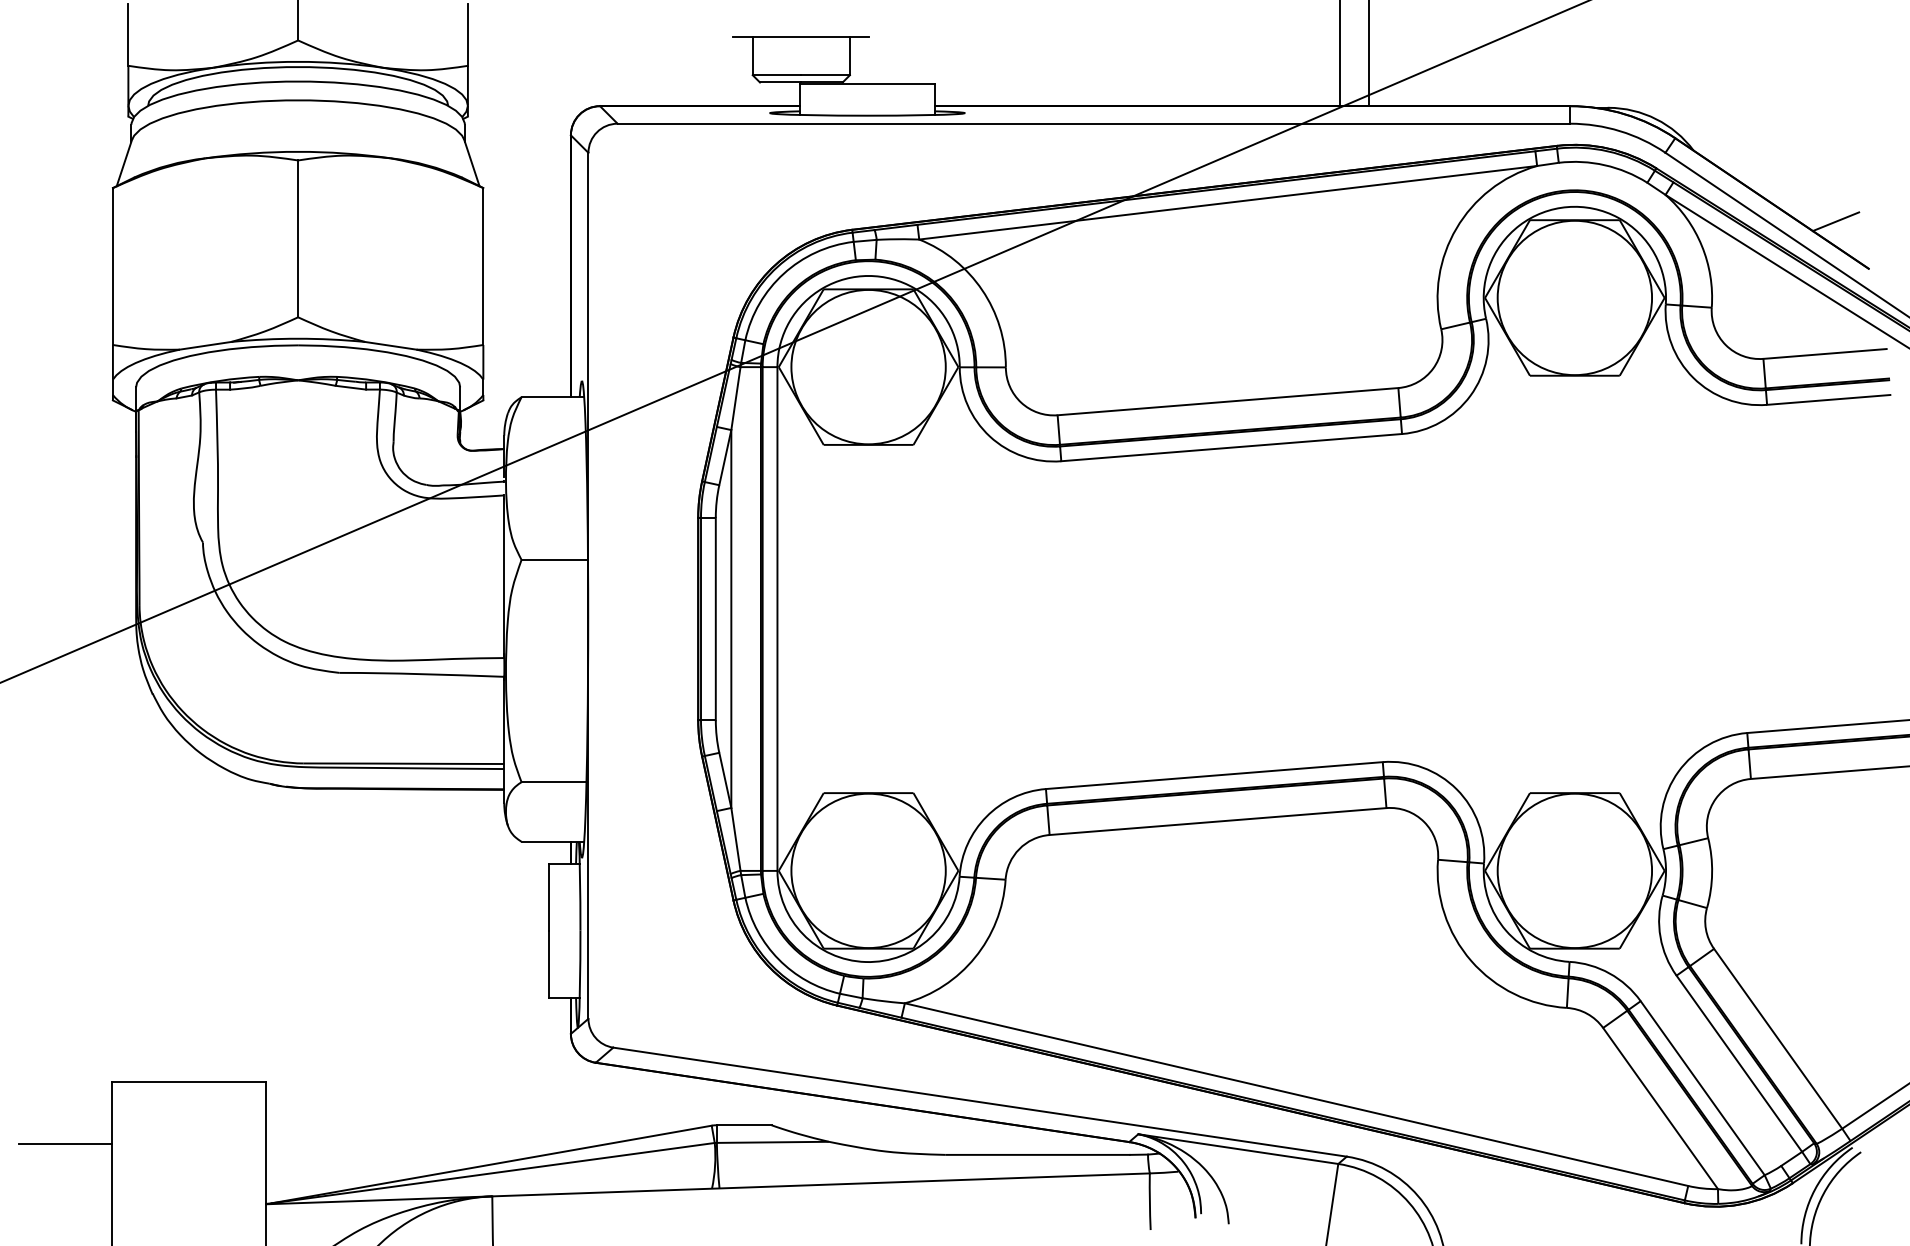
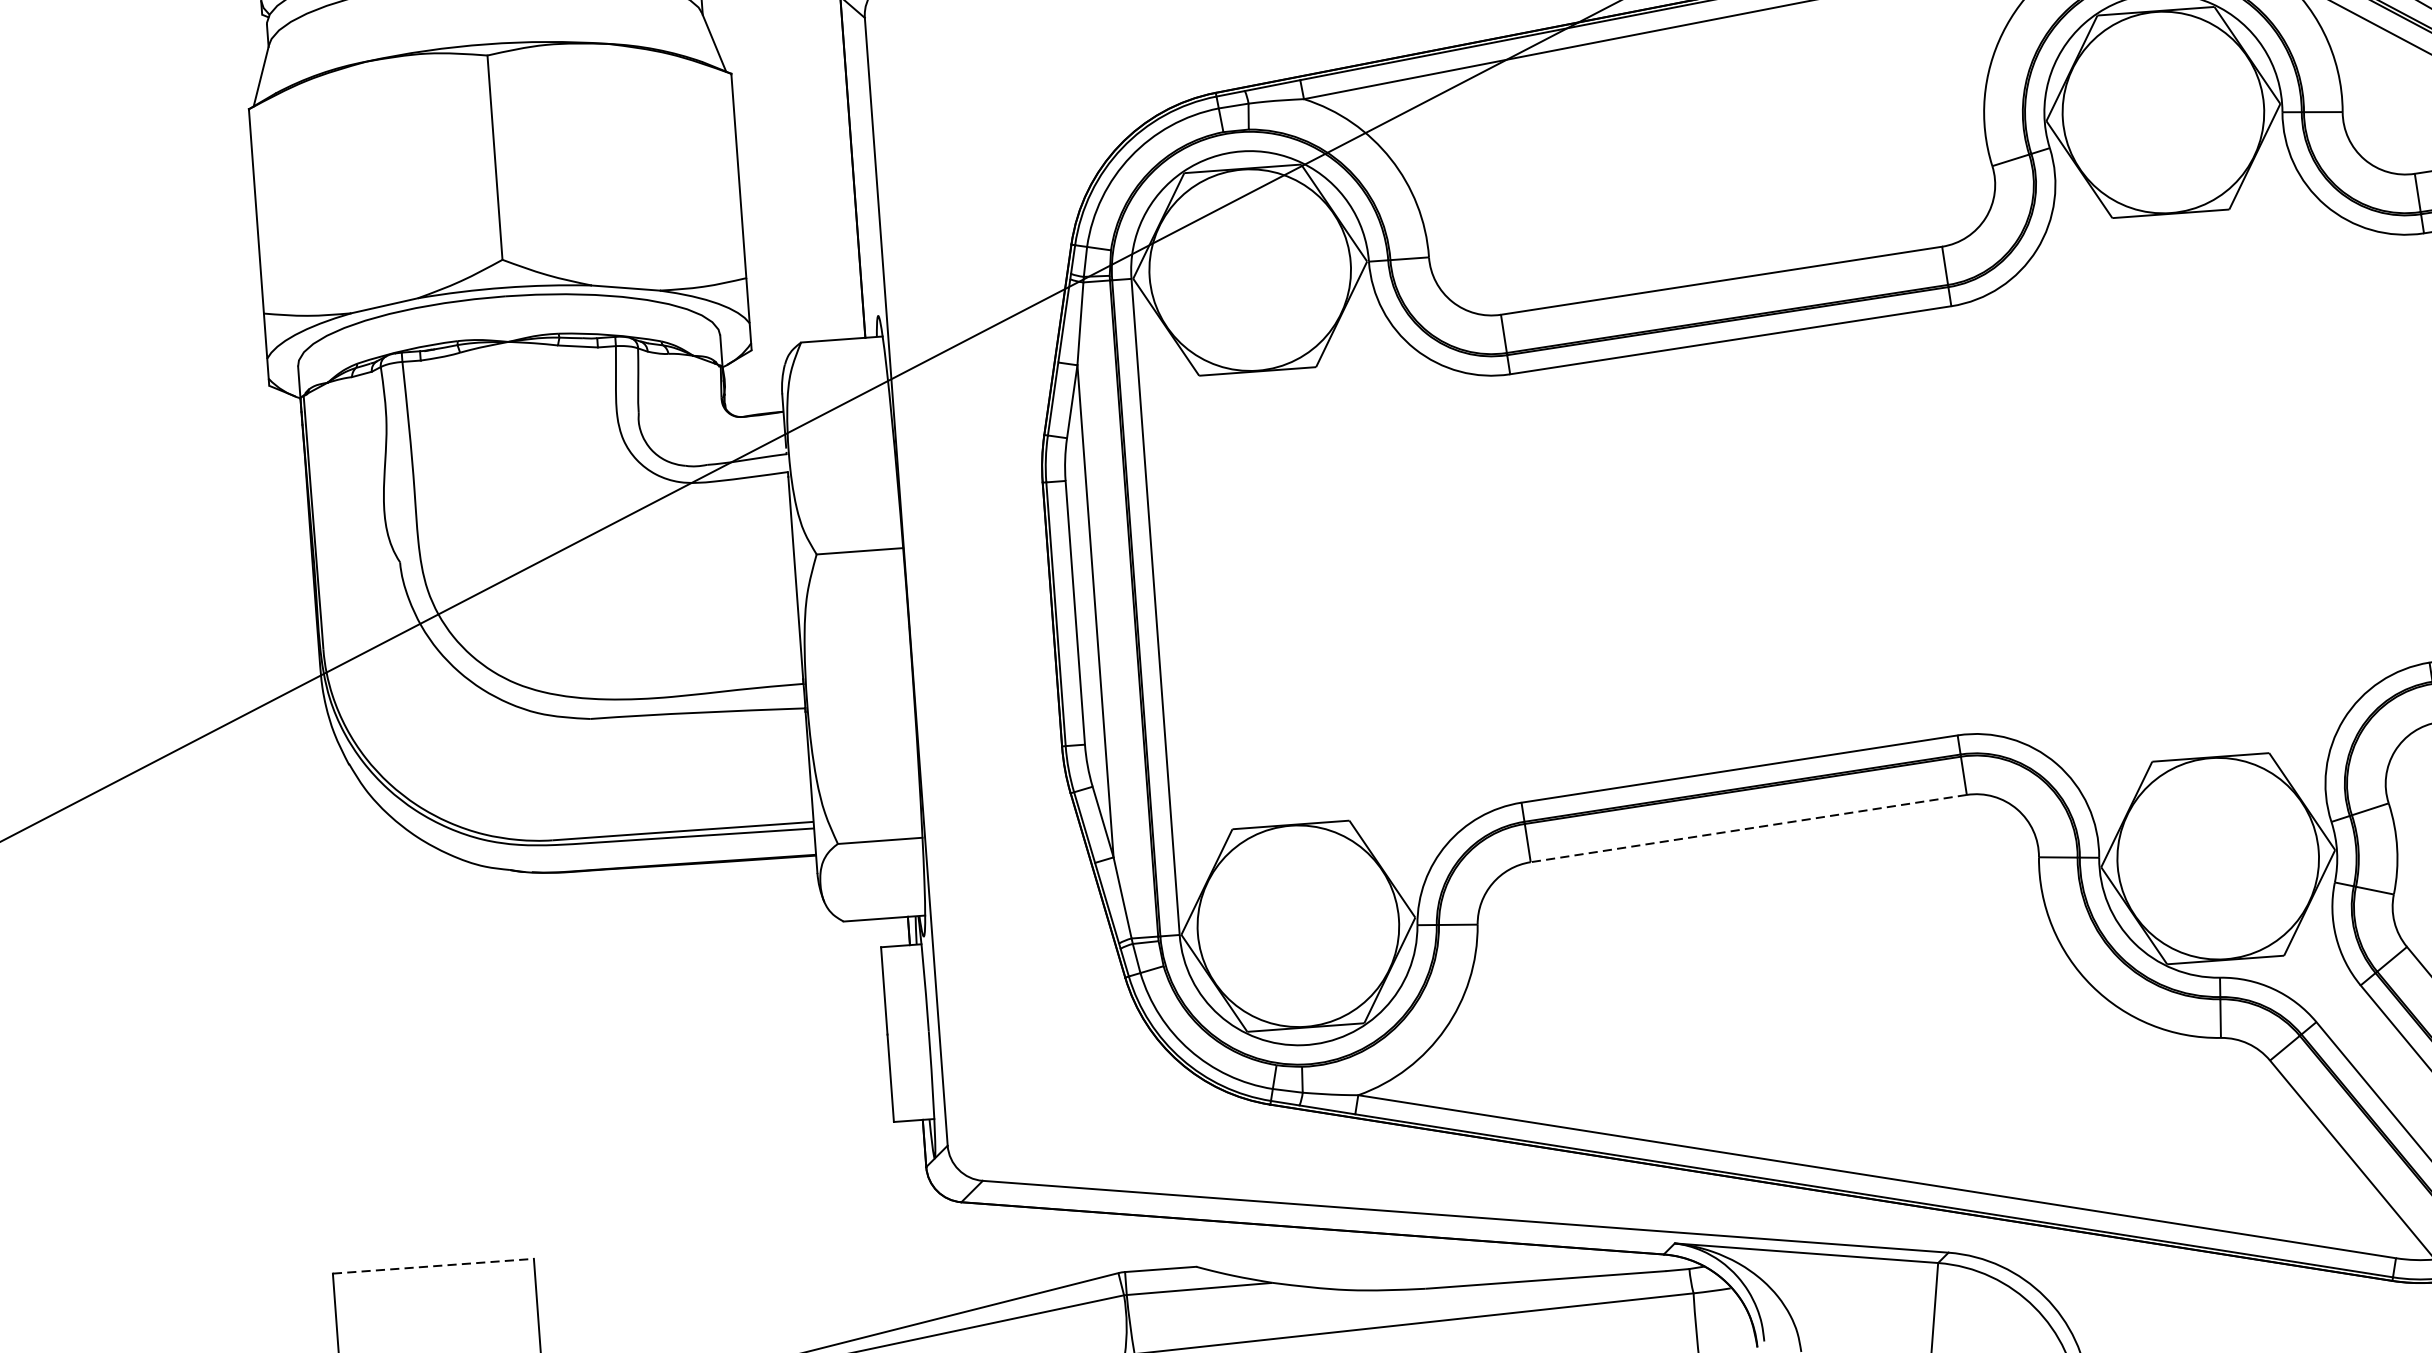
line: (1218, 821) -> (1749, 828), solid -> dashed
line: (189, 1082) -> (434, 1266), solid -> dashed

